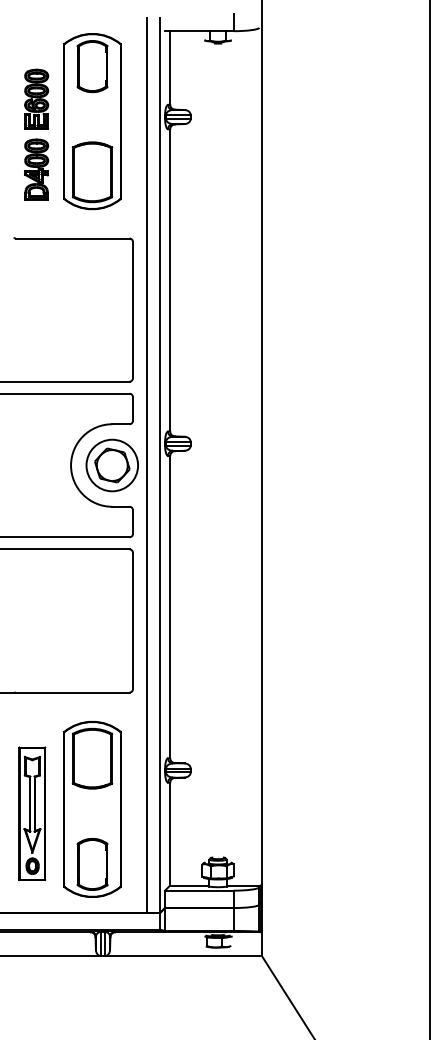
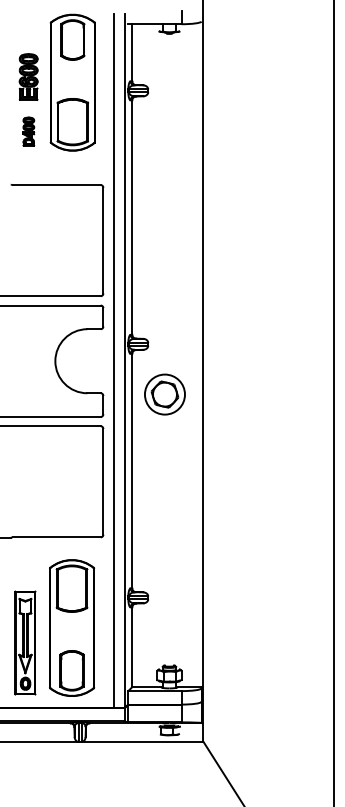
part: (92, 121) -> (72, 82), moved
part: (36, 169) -> (28, 131), size x0.6
part: (111, 465) -> (164, 394), moved
part: (32, 813) -> (25, 642), moved

